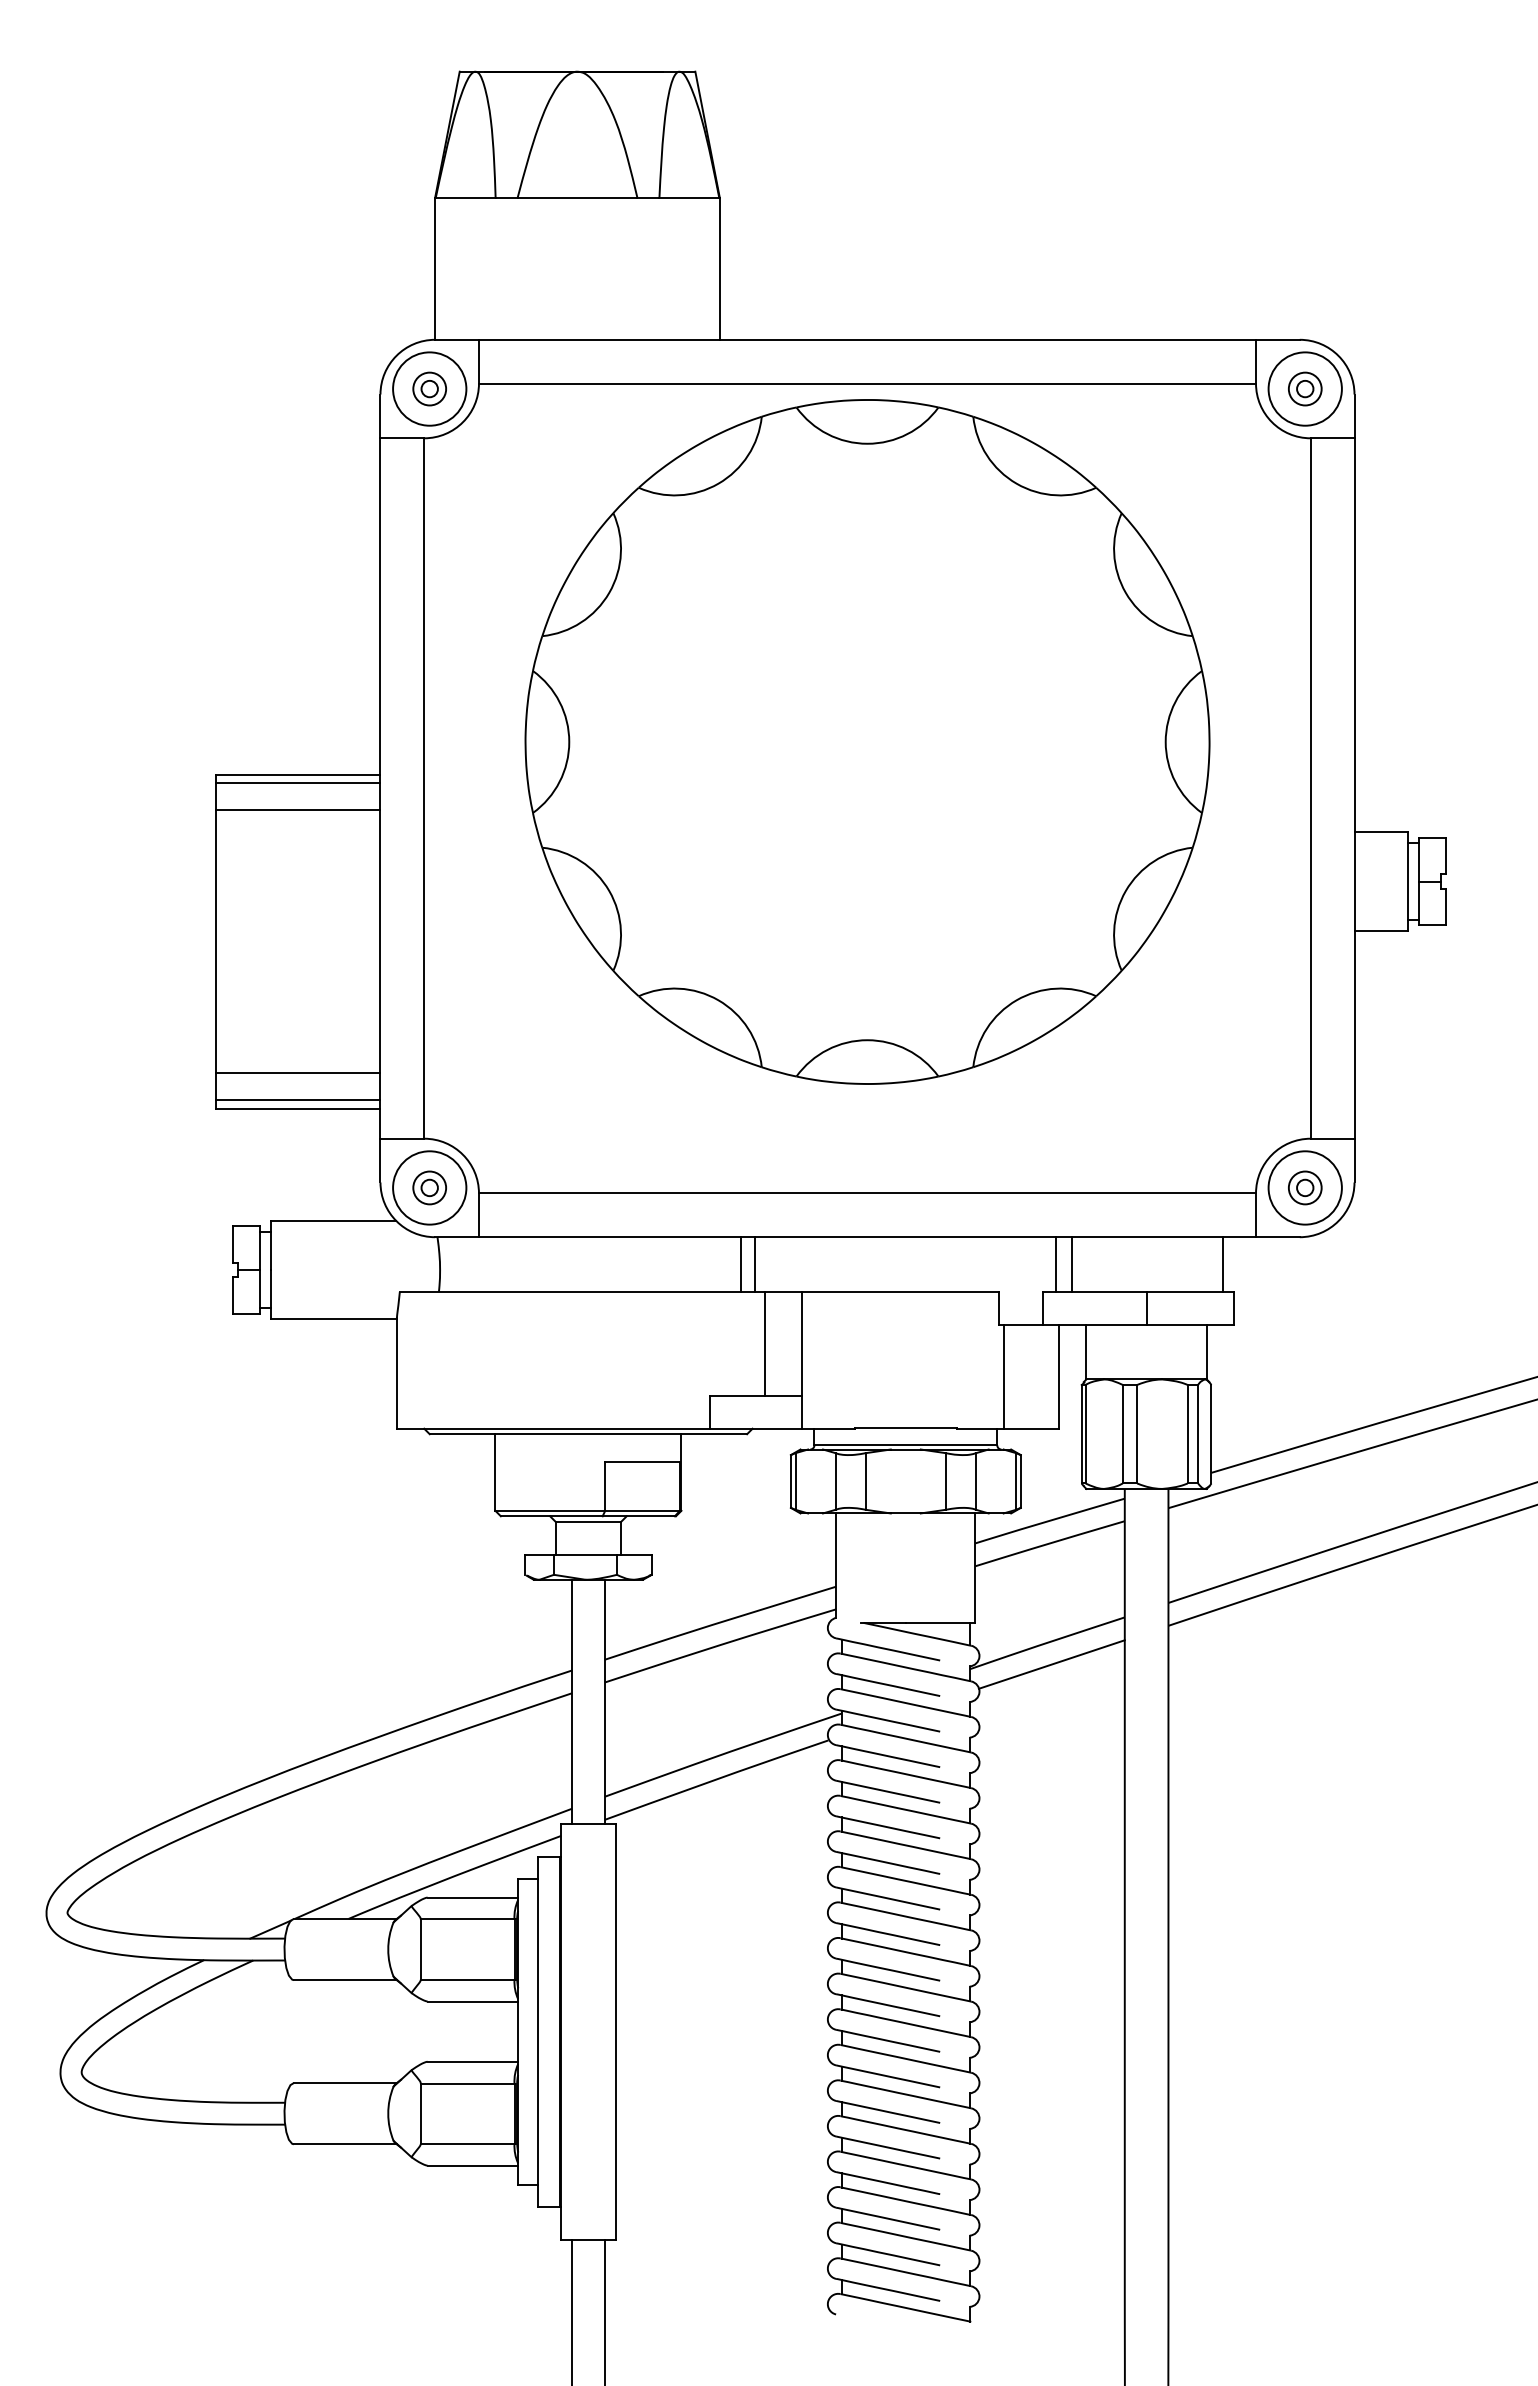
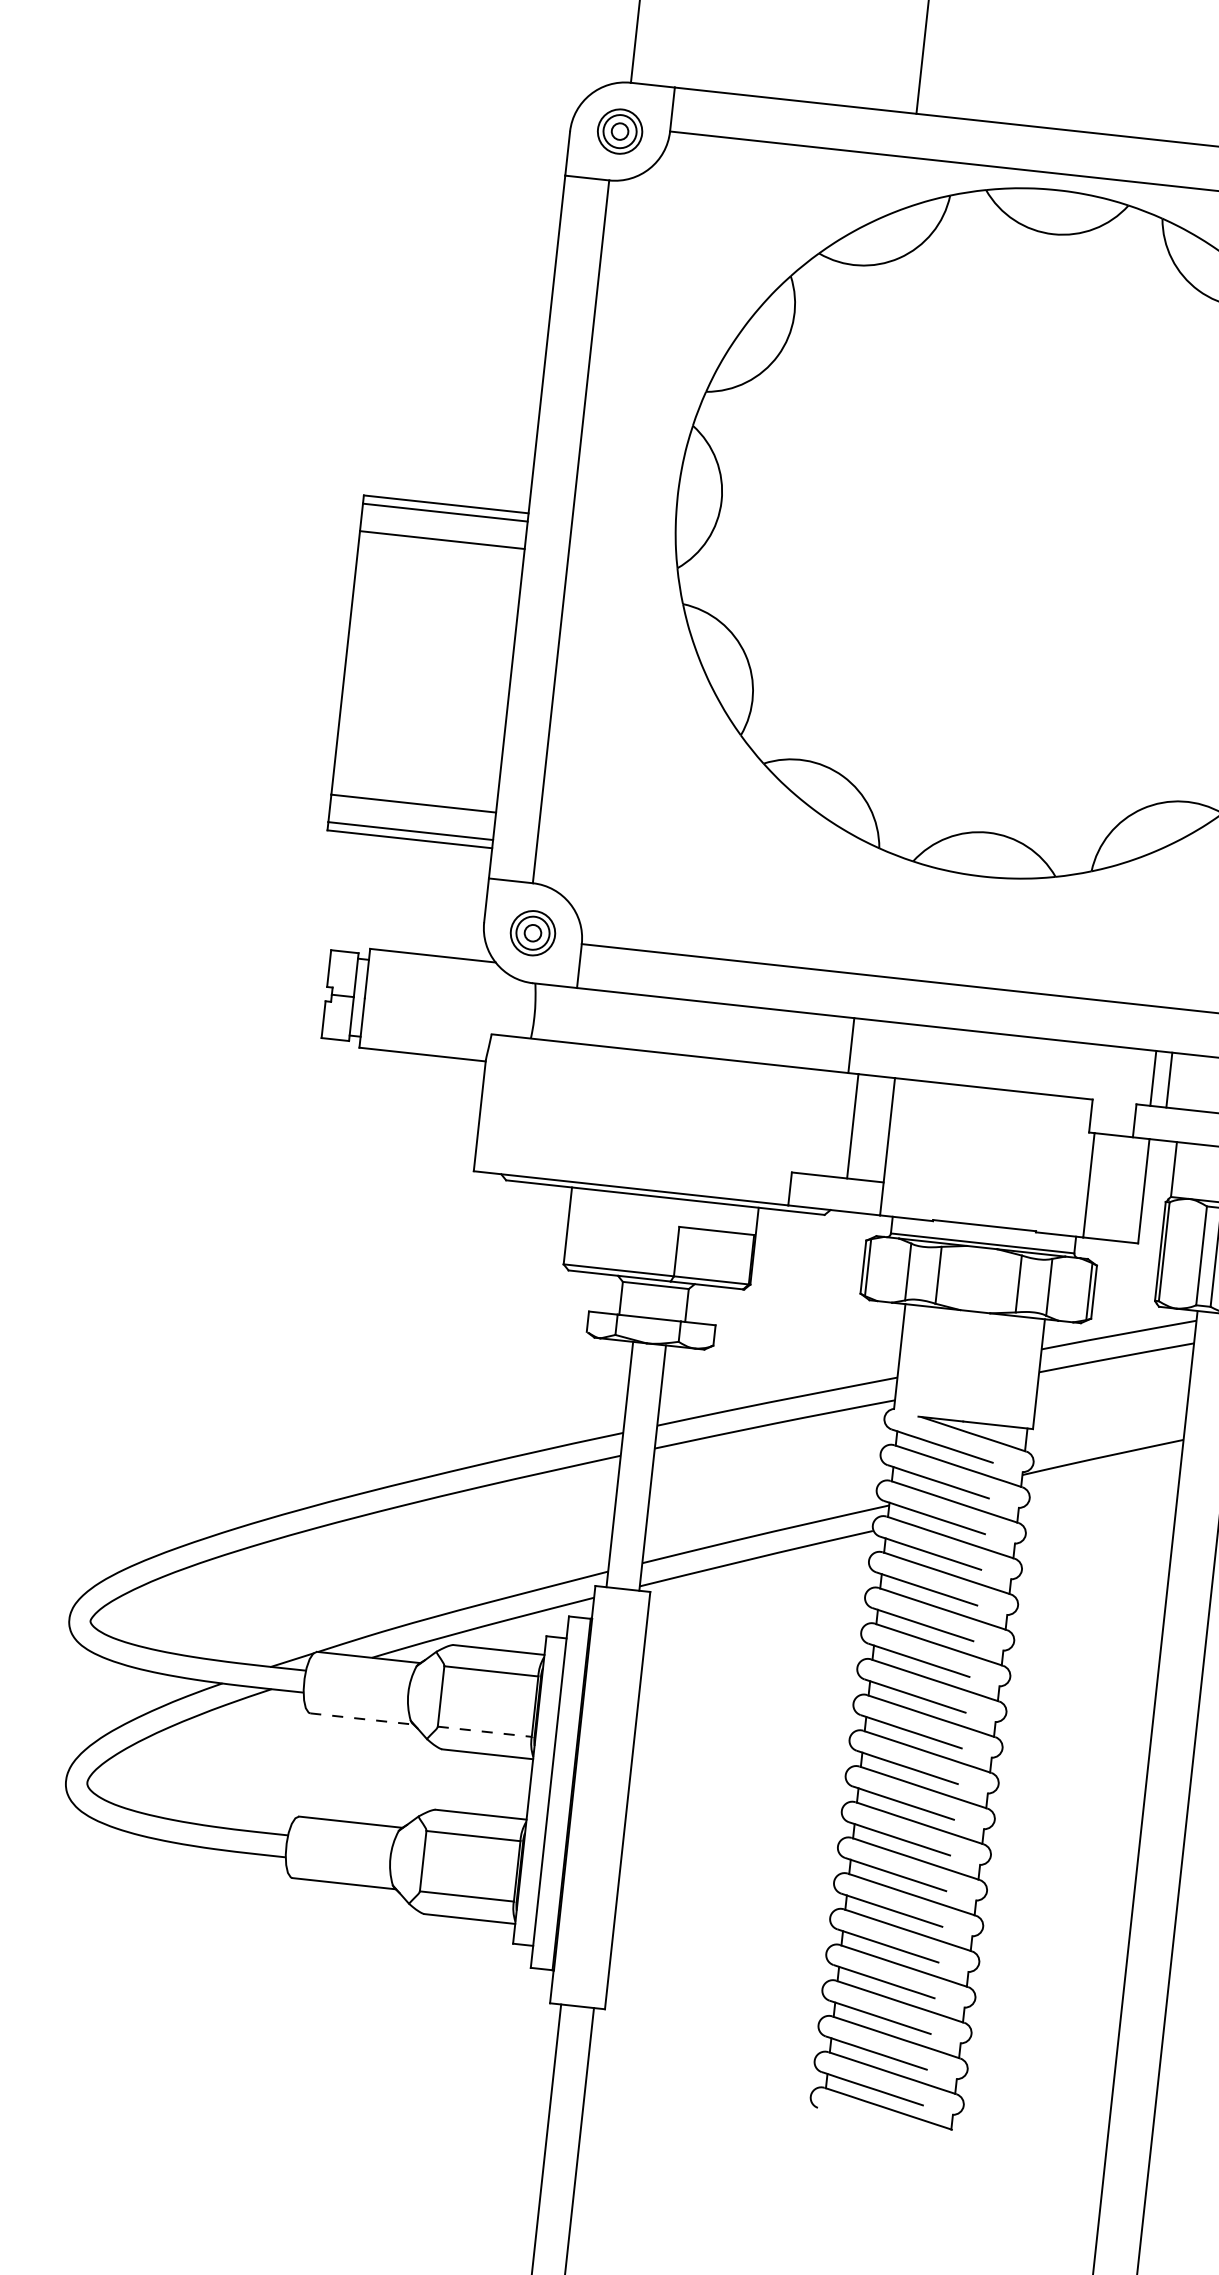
circle: (429, 388) -> (619, 131), size x0.6
circle: (429, 1187) -> (532, 932), size x0.6
line: (741, 1264) -> (837, 1044), removed
line: (1051, 1664) -> (1104, 1479), removed
line: (467, 1979) -> (484, 1731), solid -> dashed
line: (345, 1980) -> (362, 1719), solid -> dashed

